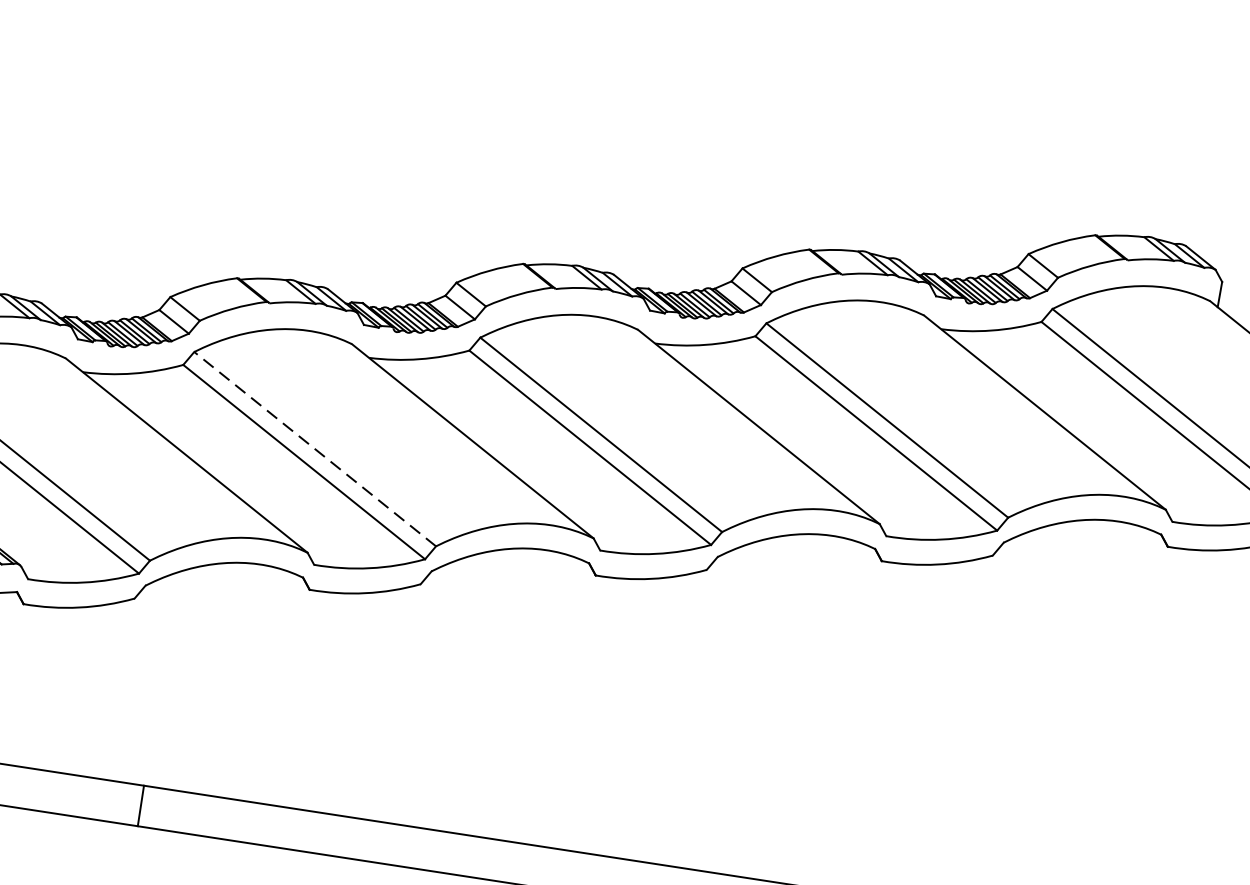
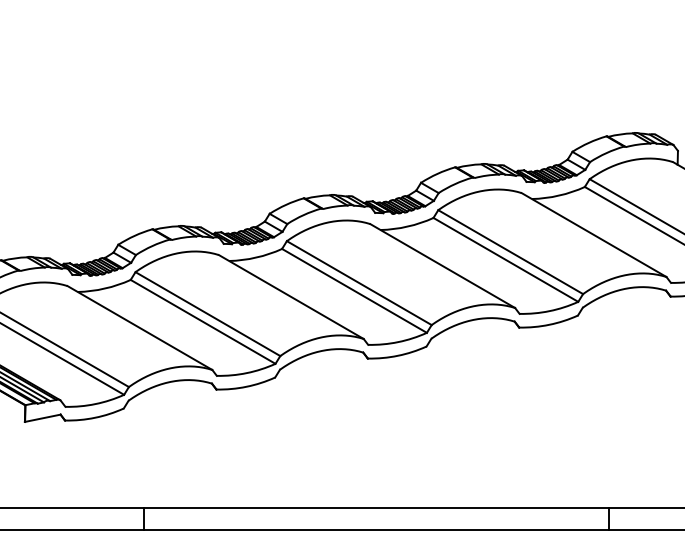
line: (314, 449) -> (207, 314), dashed -> solid

